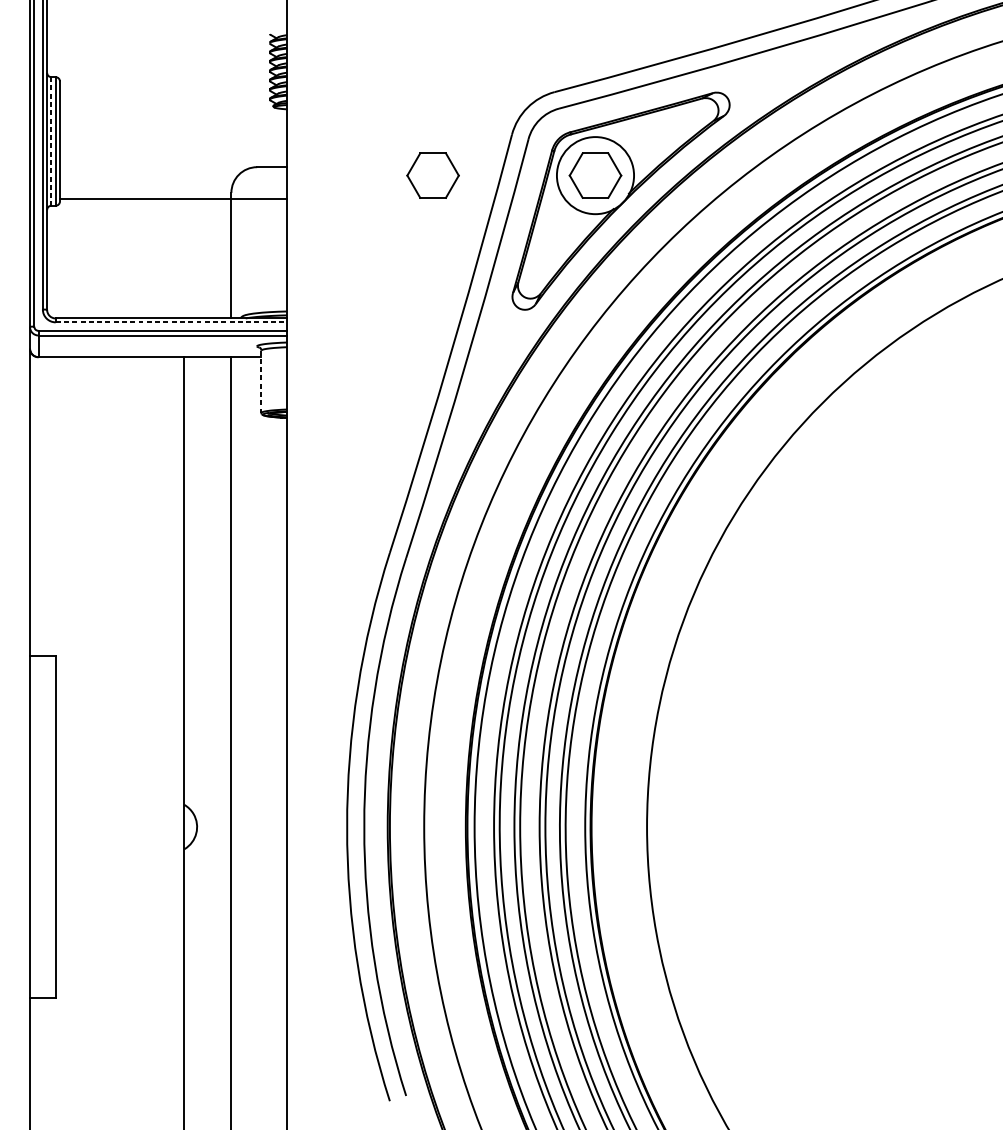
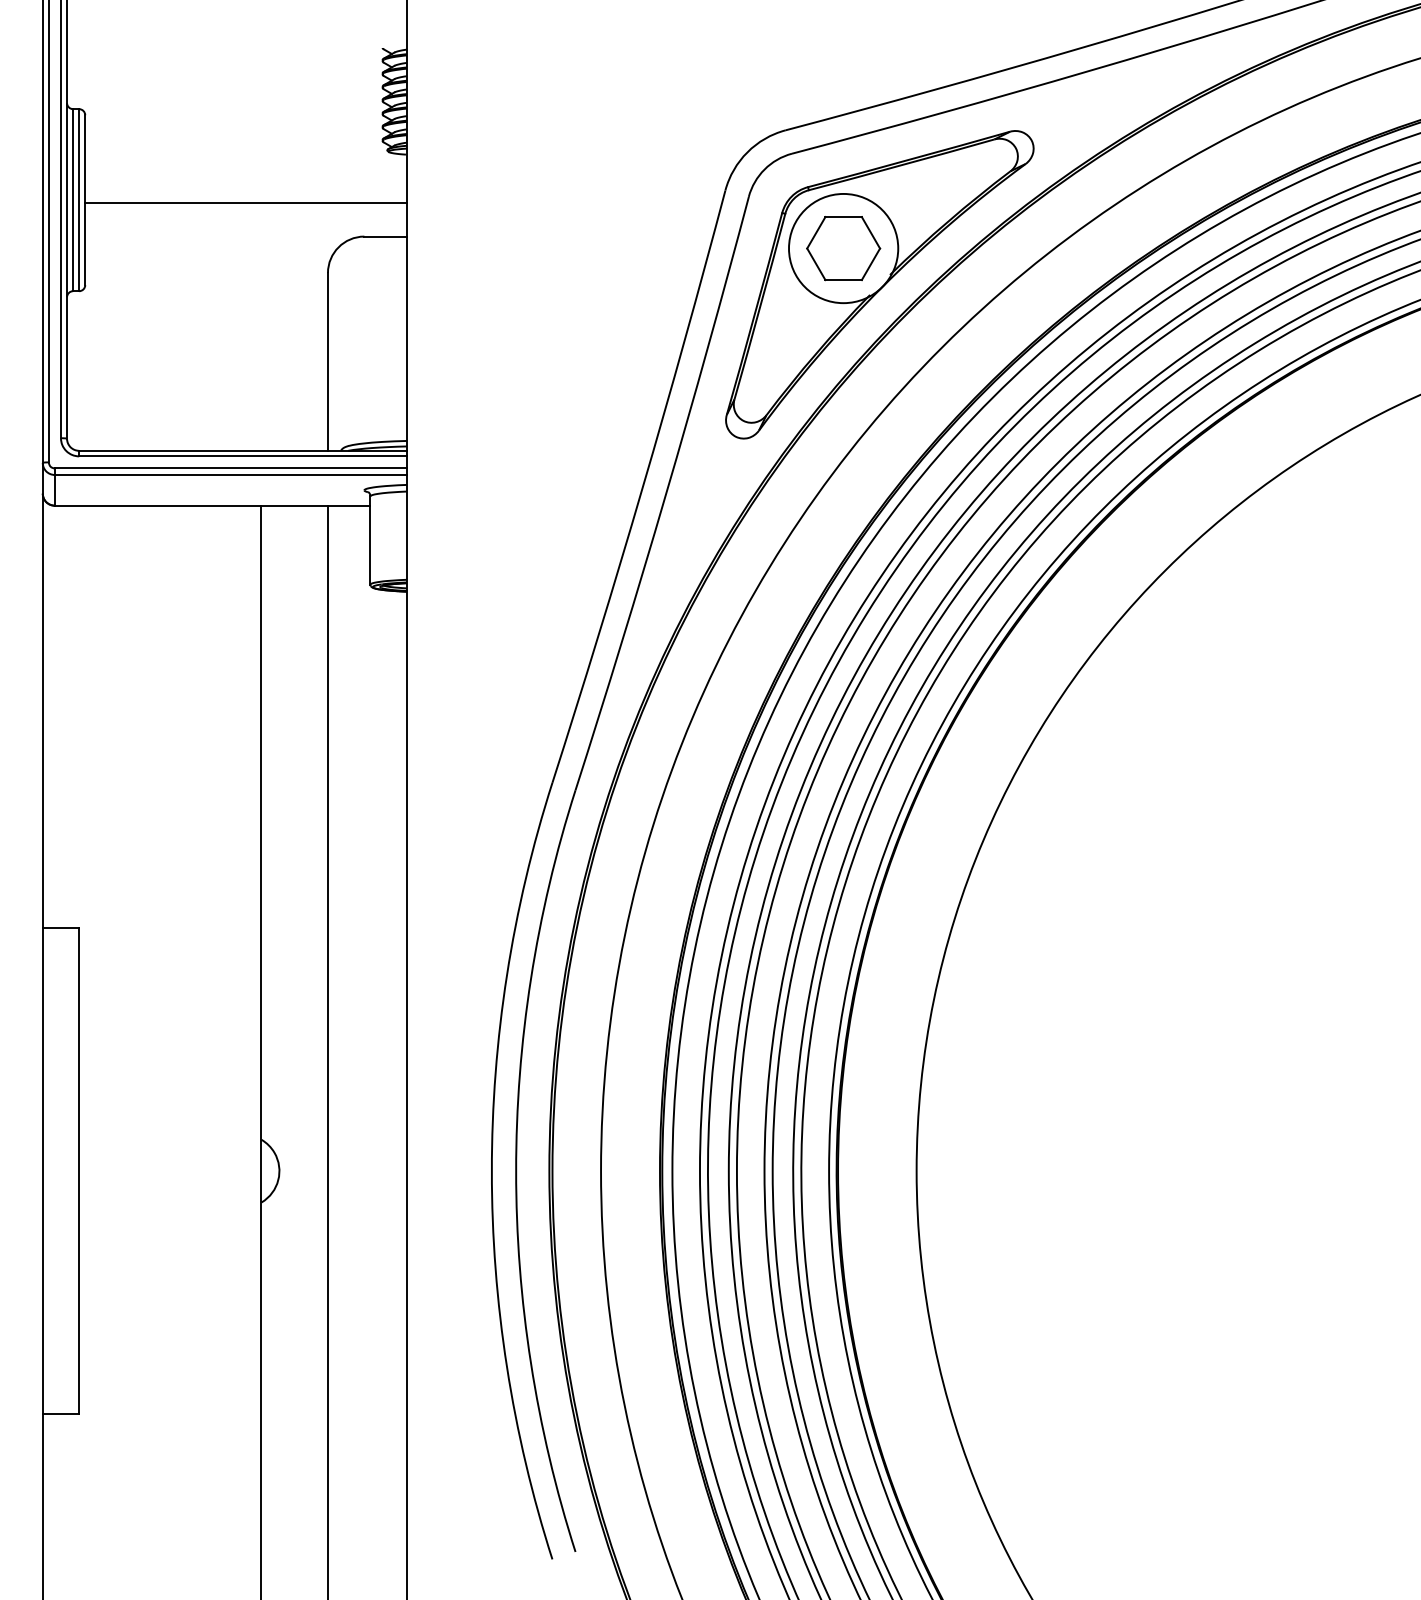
line: (51, 141) -> (73, 200), dashed -> solid
part: (433, 175) -> (613, 248), removed
line: (173, 198) -> (245, 203), moved
line: (171, 322) -> (243, 456), dashed -> solid
line: (261, 382) -> (370, 541), dashed -> solid

